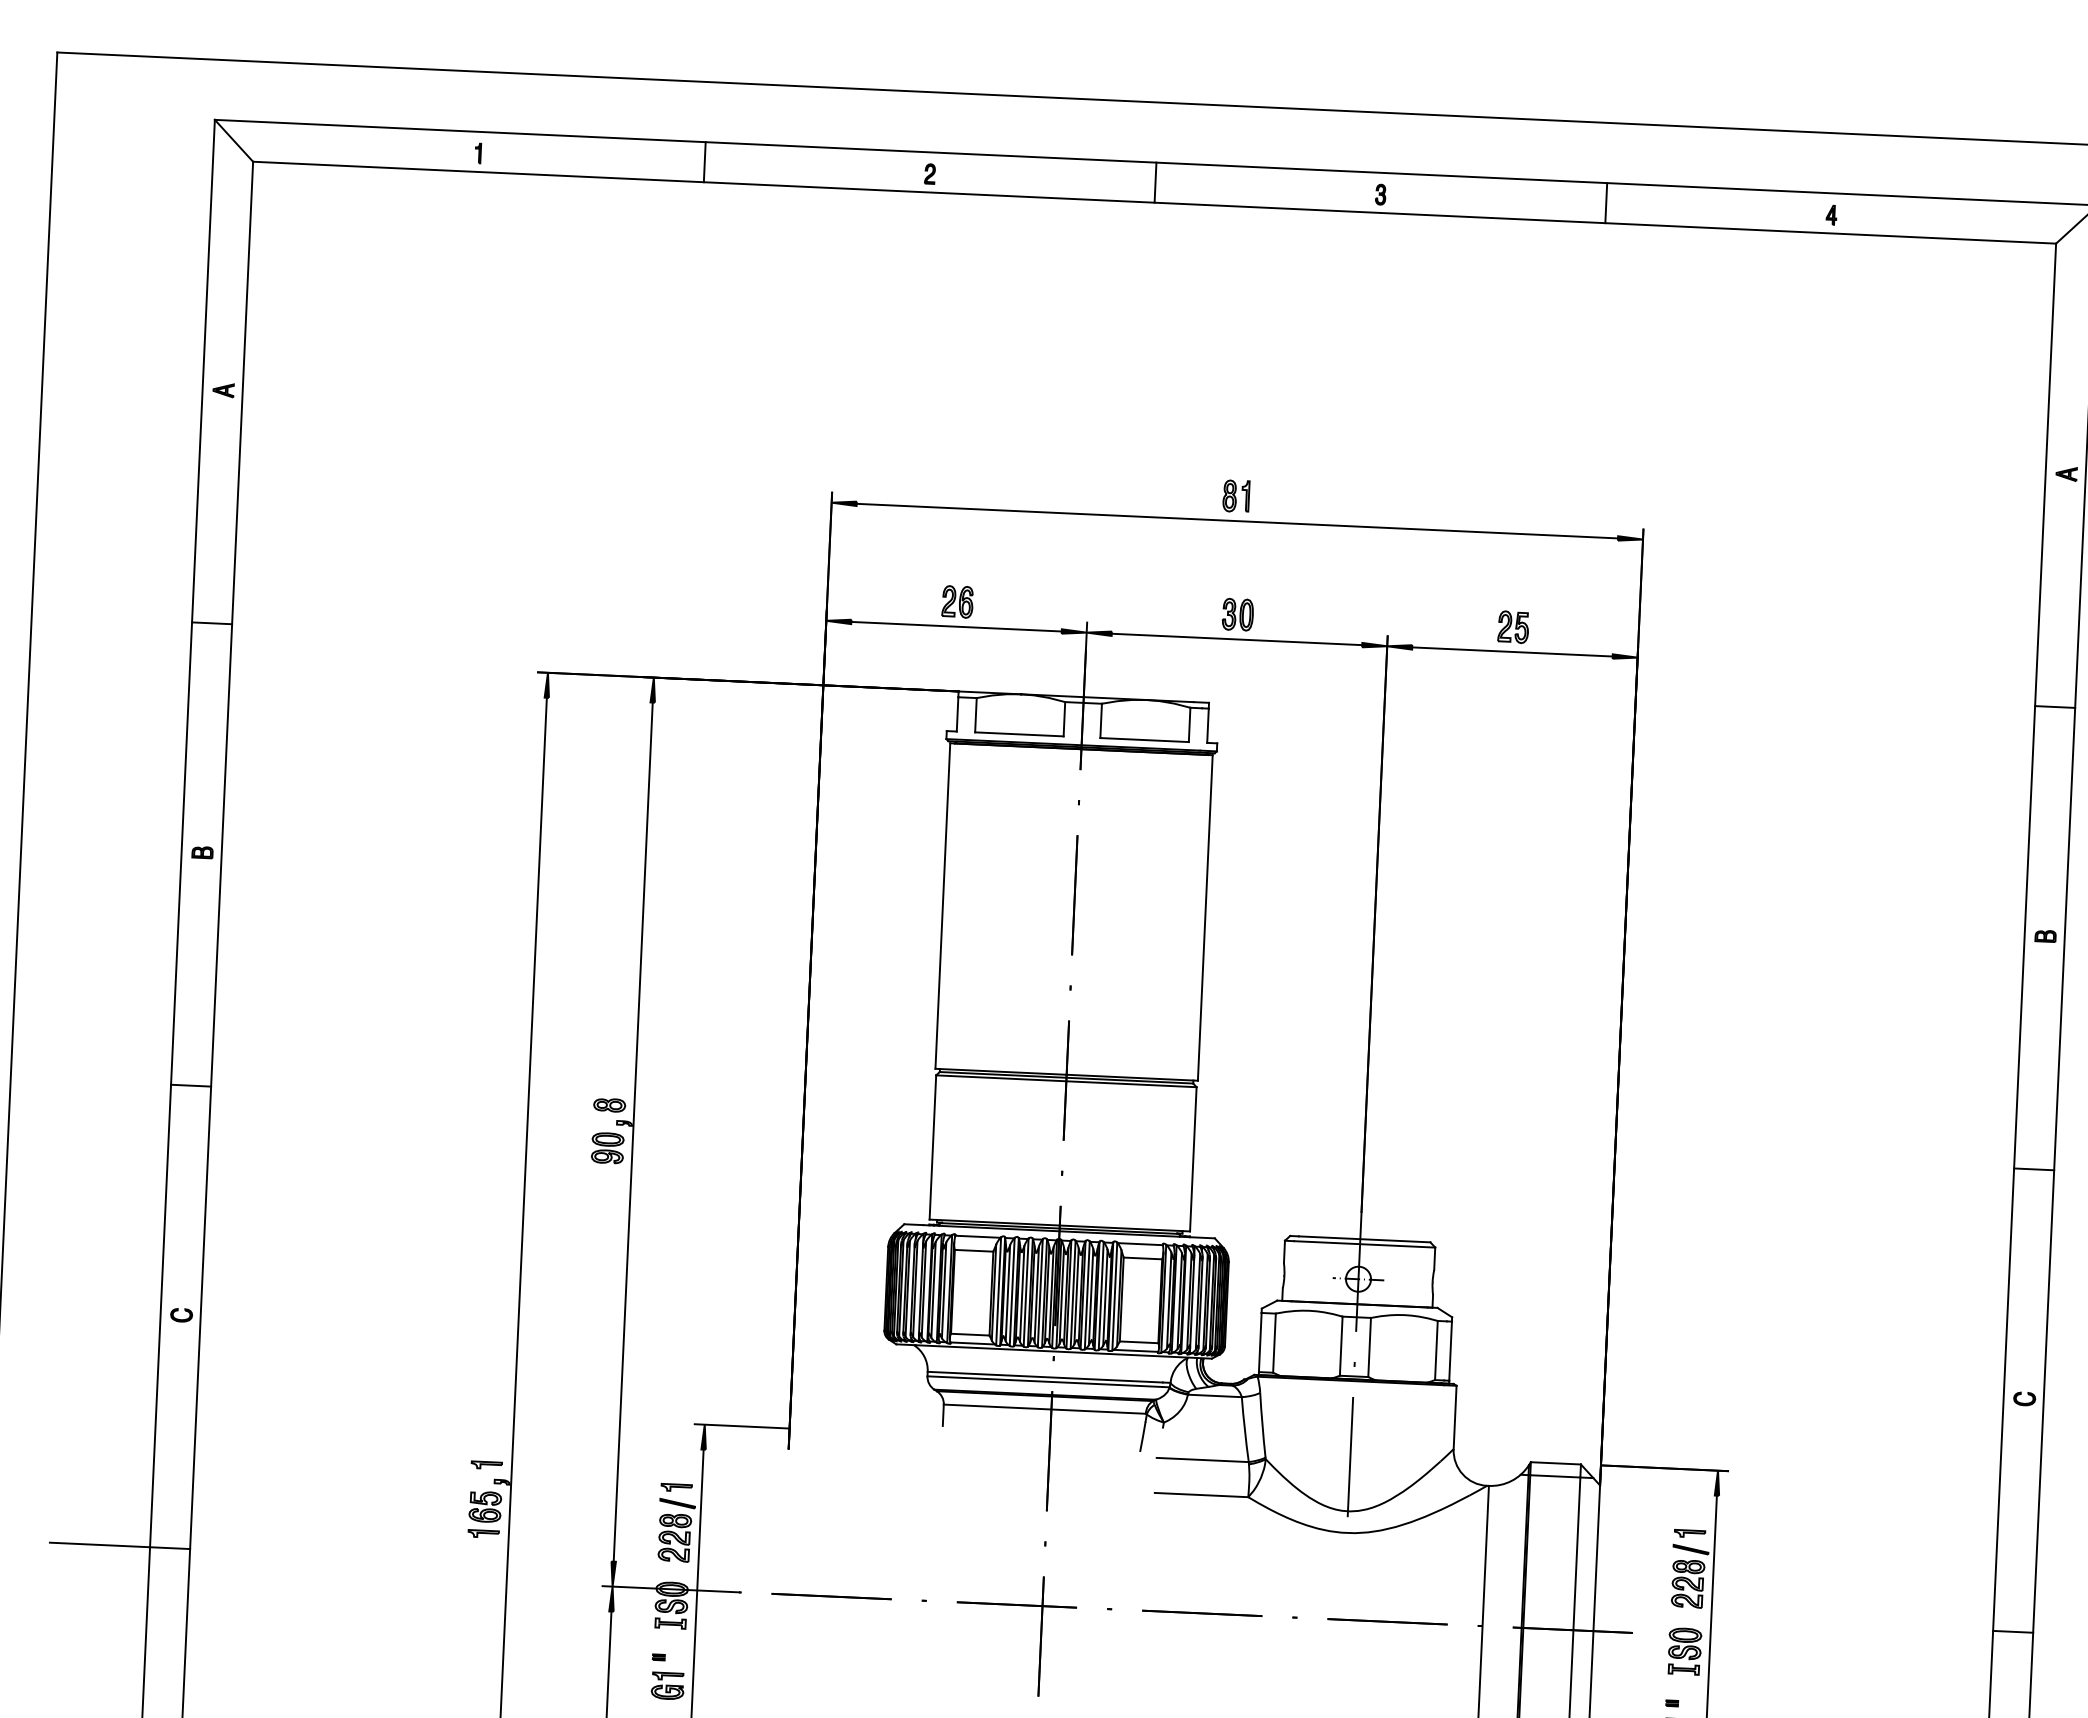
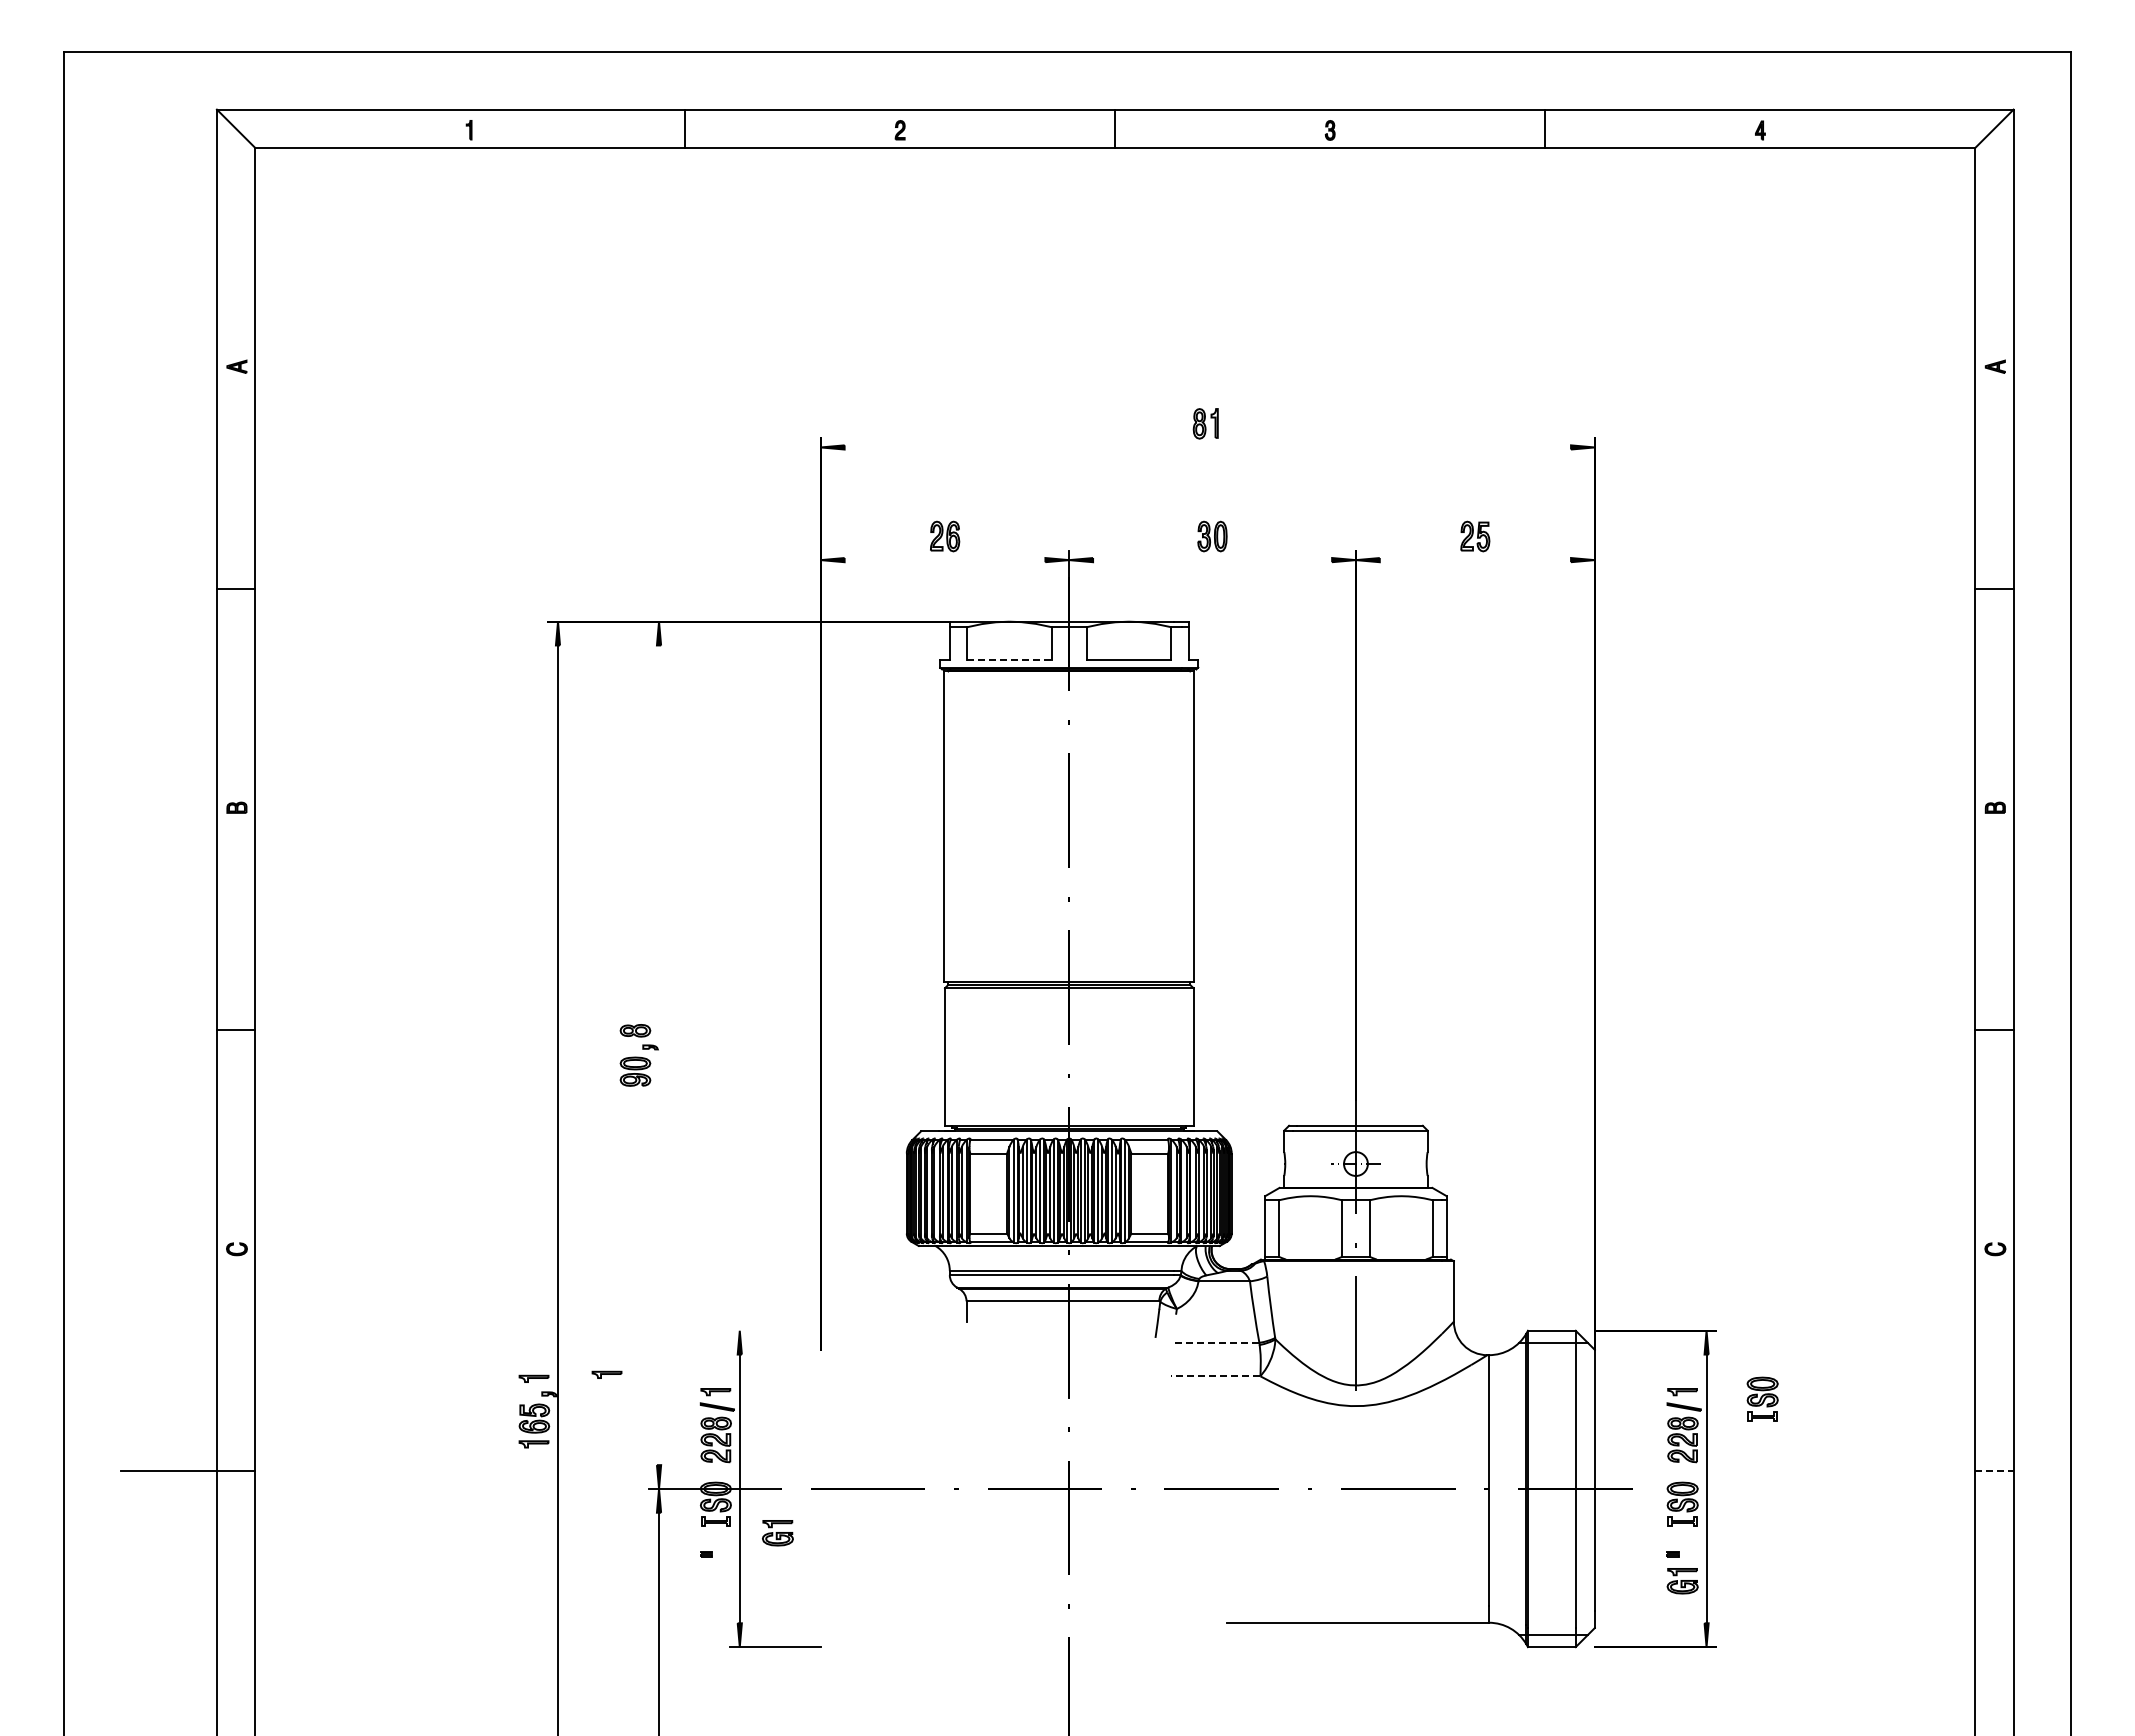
line: (1237, 521) -> (1207, 447), removed
line: (955, 627) -> (944, 560), removed
line: (1236, 639) -> (1212, 560), removed
line: (1512, 652) -> (1475, 560), removed
line: (1020, 733) -> (1010, 659), solid -> dashed
line: (633, 1132) -> (659, 1055), removed
line: (742, 1426) -> (775, 1330), removed
line: (1202, 1459) -> (1215, 1342), solid -> dashed
part: (562, 1464) -> (606, 1374), added
line: (1201, 1495) -> (1215, 1376), solid -> dashed
part: (1773, 1544) -> (1762, 1398), added
line: (2013, 1631) -> (1994, 1471), solid -> dashed
part: (667, 1686) -> (777, 1533), moved

